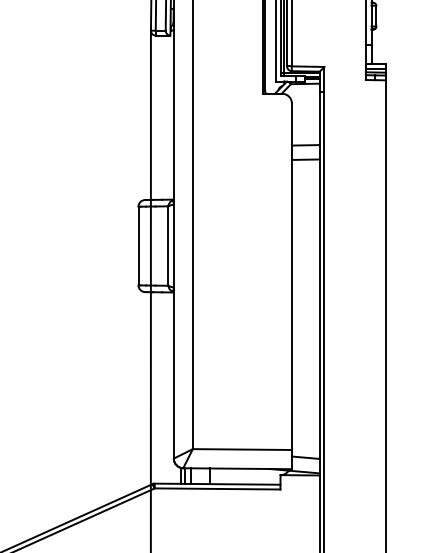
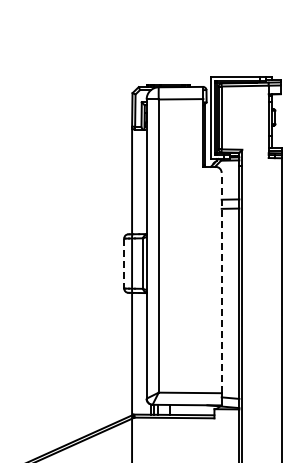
line: (138, 245) -> (124, 263), solid -> dashed
line: (291, 275) -> (221, 282), solid -> dashed

